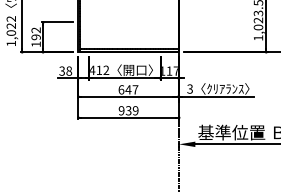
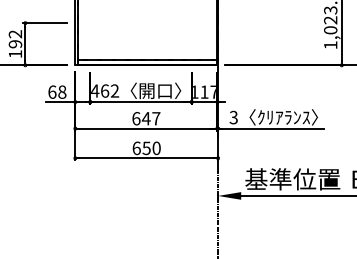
text: (62, 70) -> (52, 91), 38 -> 68
text: (99, 70) -> (105, 91), 412 -> 462
text: (128, 110) -> (146, 147), 939 -> 650

